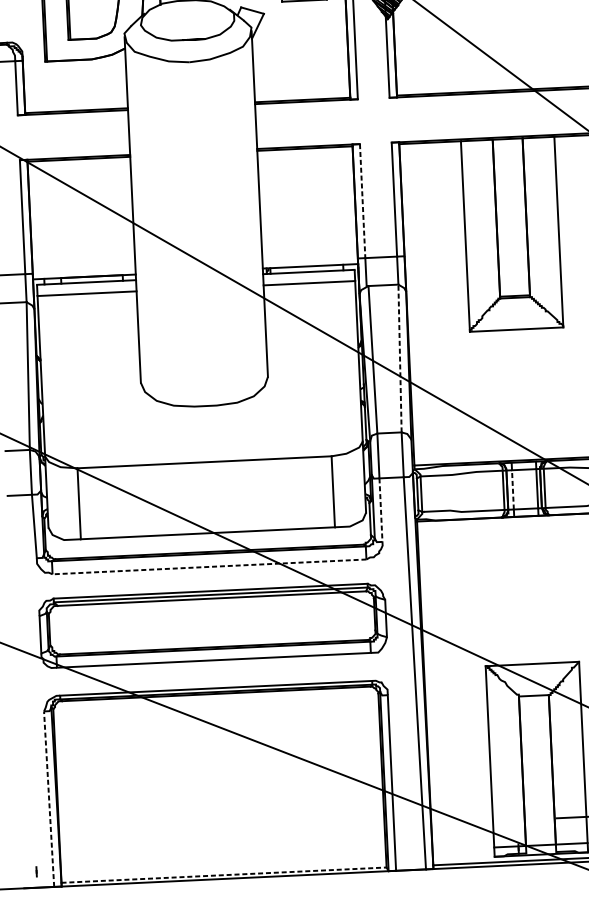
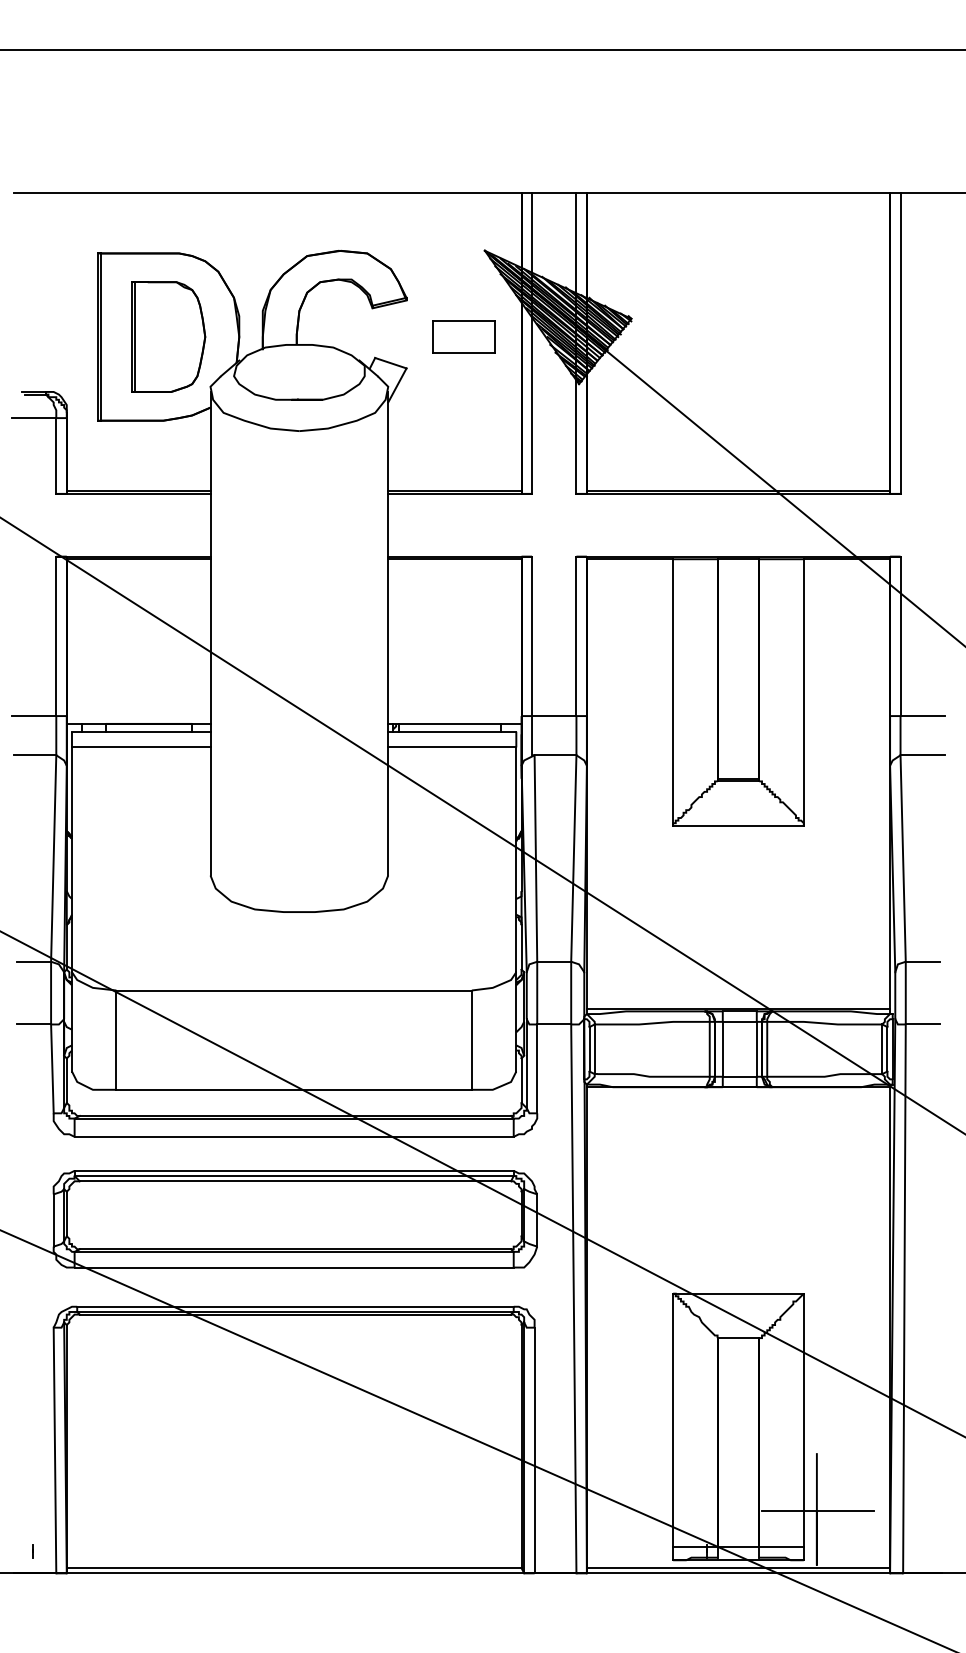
line: (363, 201) -> (532, 636), dashed -> solid
line: (399, 358) -> (573, 858), dashed -> solid
line: (512, 489) -> (722, 1048), dashed -> solid
line: (381, 510) -> (537, 1069), dashed -> solid
line: (209, 566) -> (294, 1136), dashed -> solid
line: (49, 799) -> (55, 1450), dashed -> solid
line: (224, 875) -> (294, 1568), dashed -> solid

